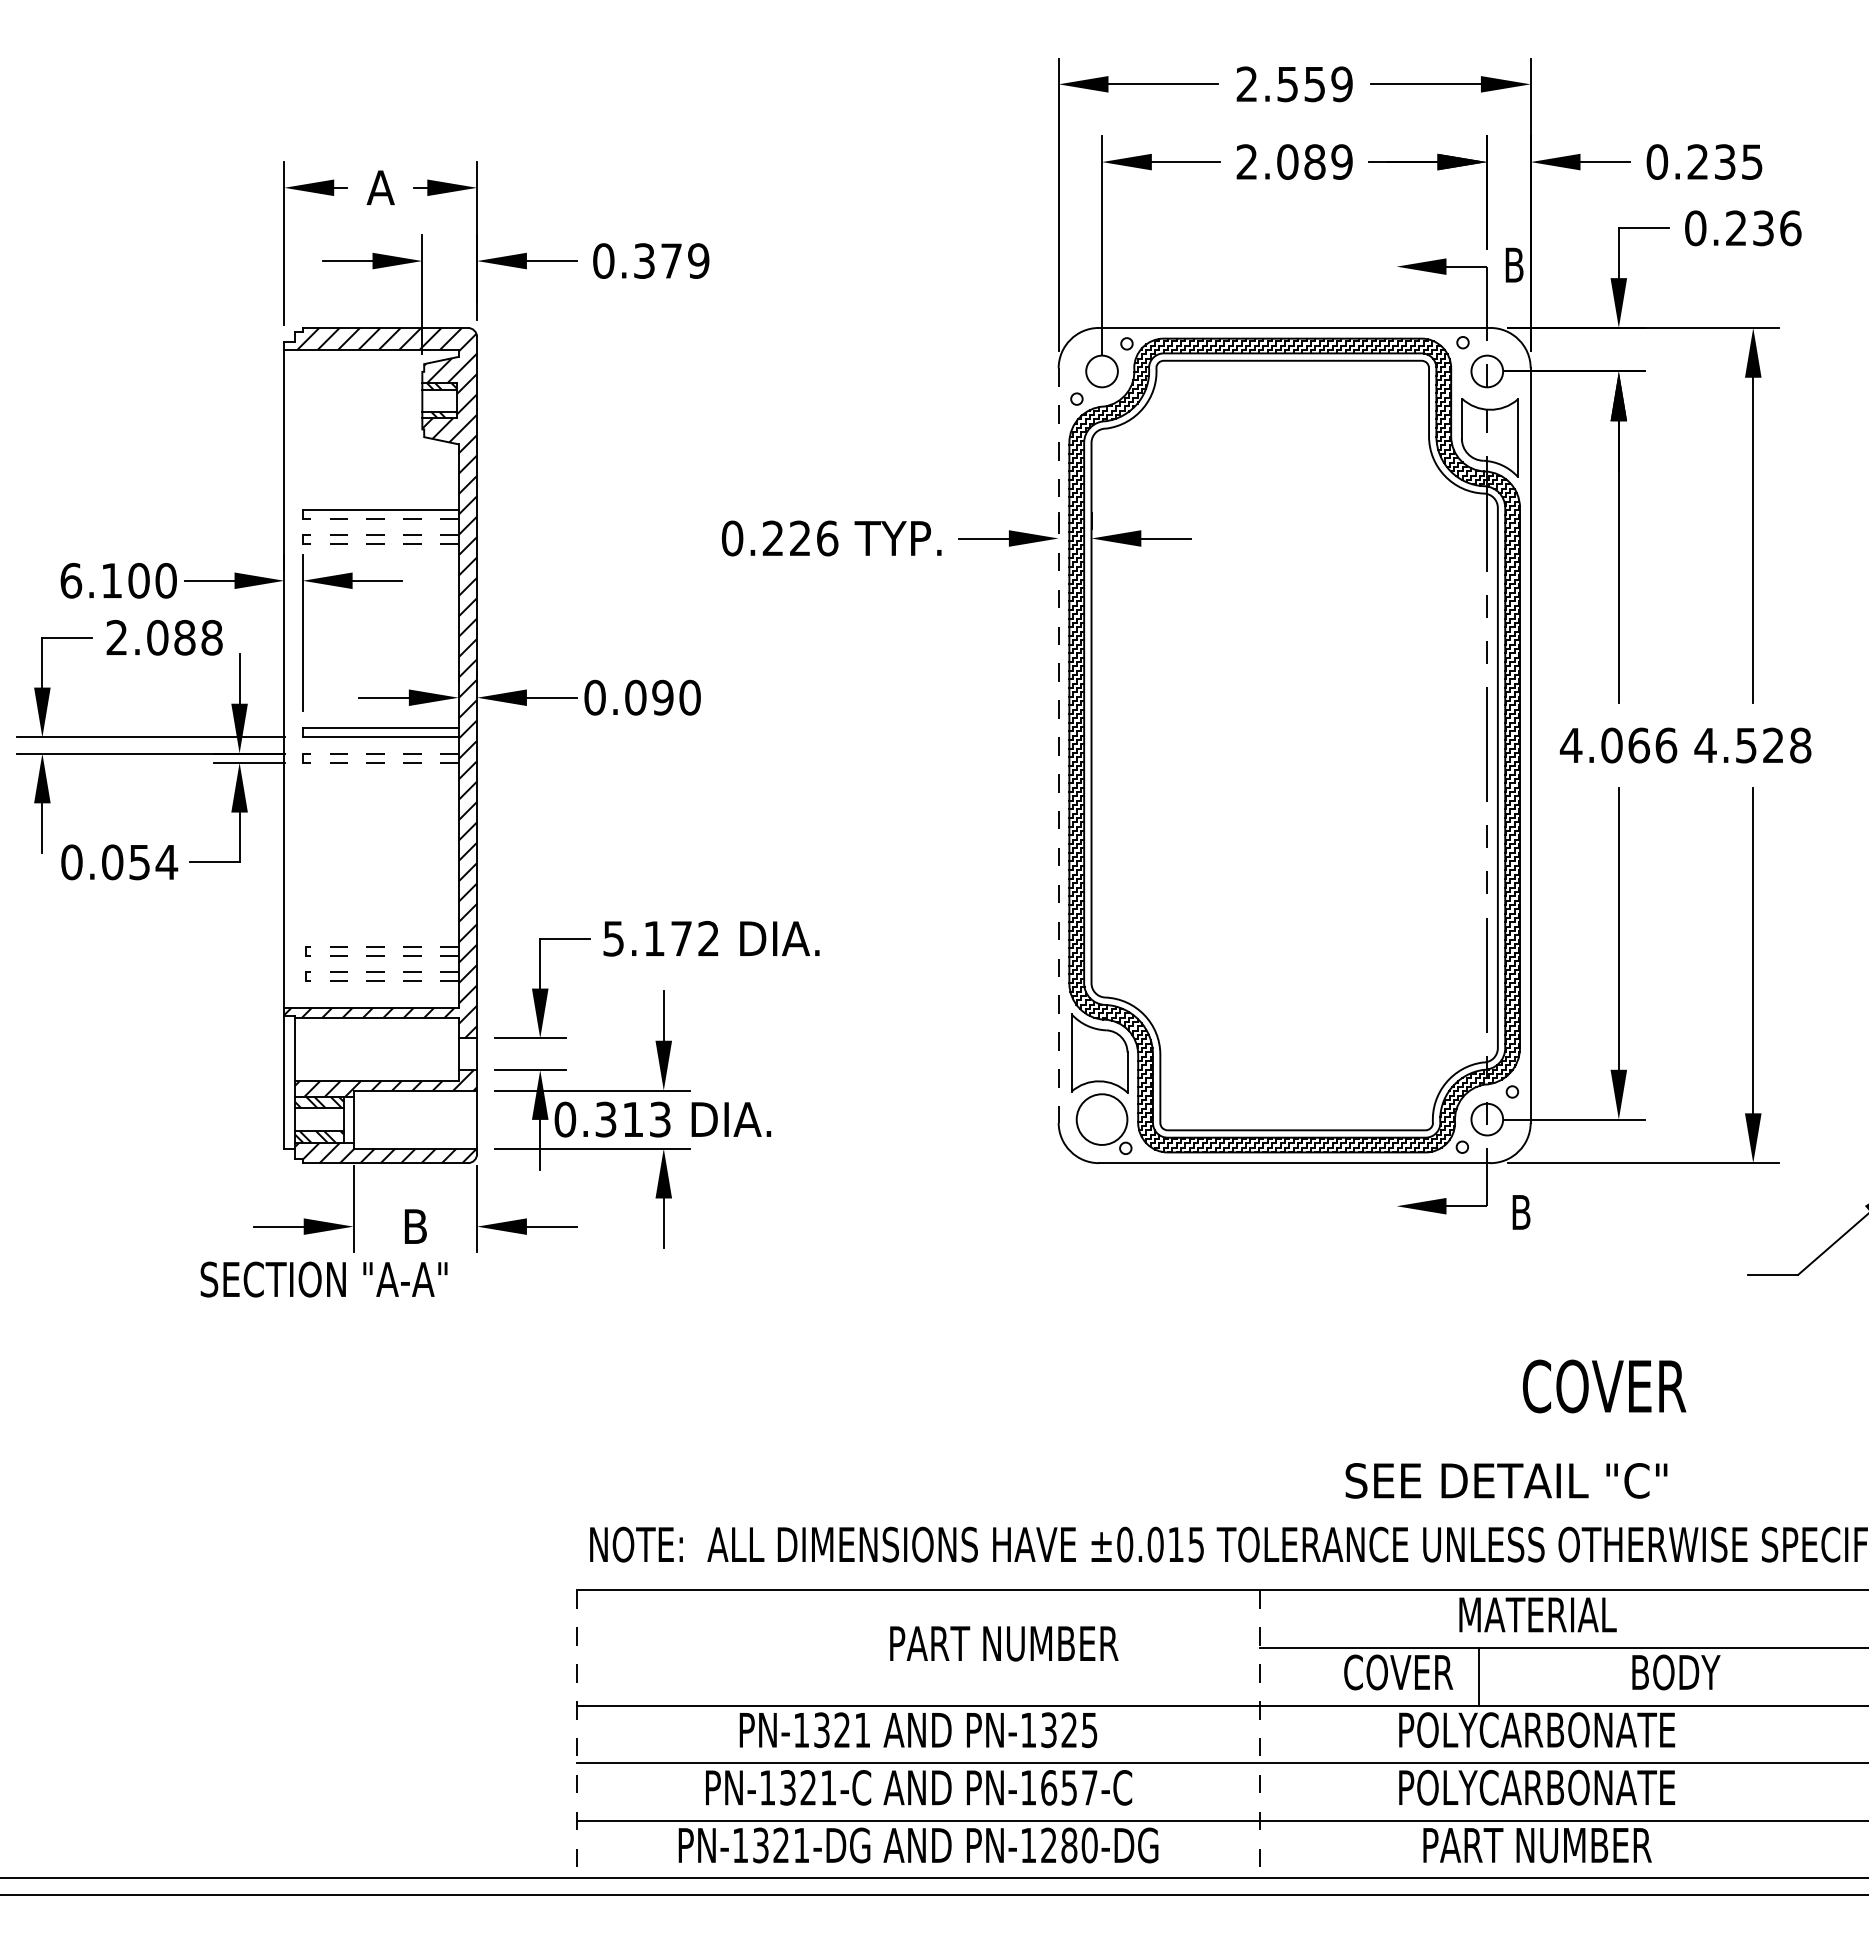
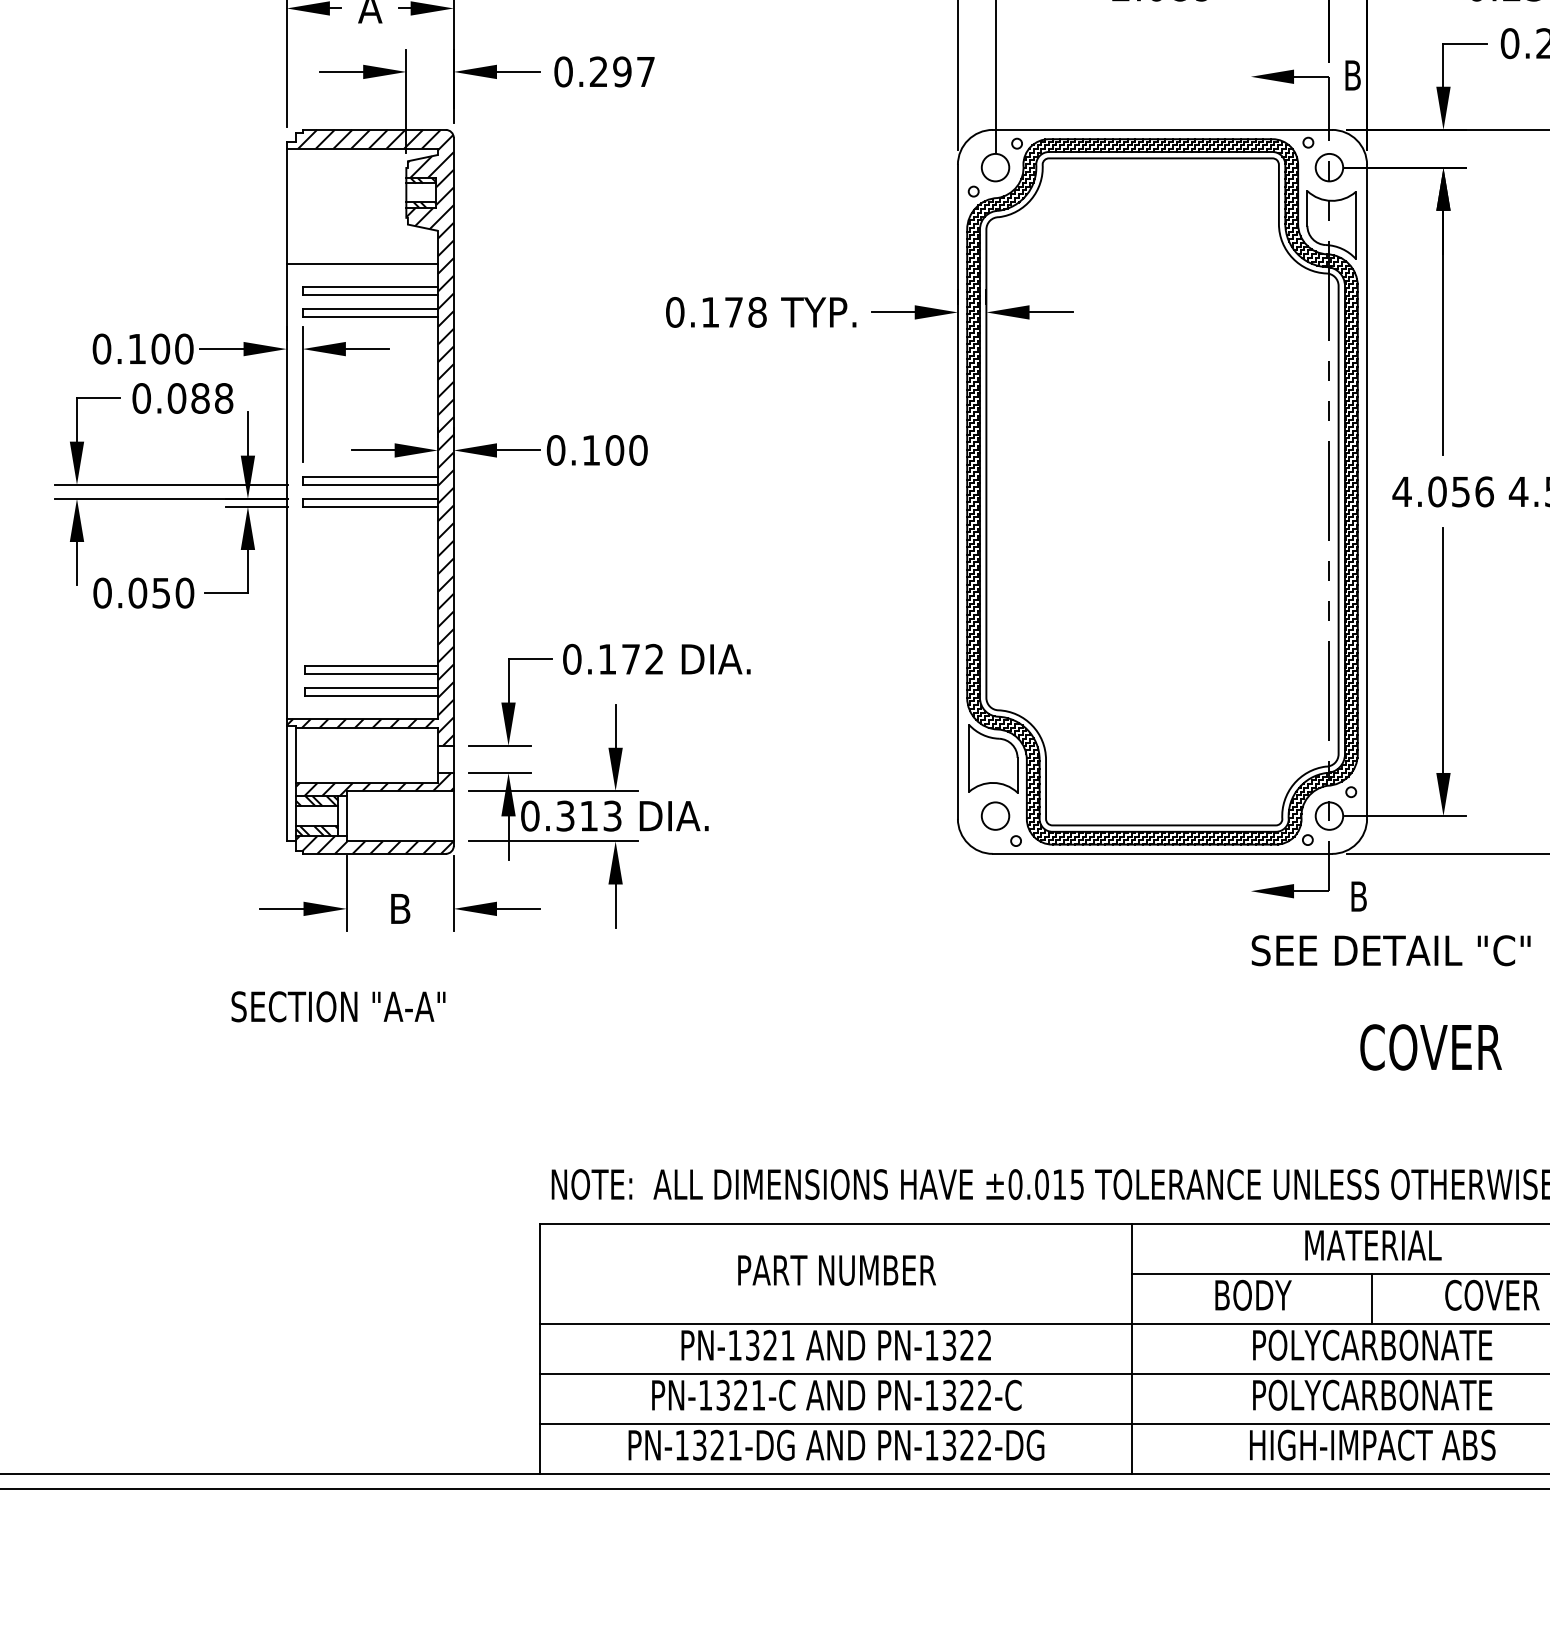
text: (671, 260) -> (622, 71), 0.379 -> 0.297
line: (371, 482) -> (362, 263), added
line: (380, 518) -> (370, 295), dashed -> solid
line: (380, 534) -> (370, 308), dashed -> solid
text: (800, 538) -> (734, 312), 0.226 -> 0.178
line: (380, 544) -> (370, 317), dashed -> solid
text: (71, 580) -> (102, 348), 6.100 -> 0.100
text: (116, 637) -> (141, 398), 2.088 -> 0.088
text: (649, 697) -> (603, 450), 0.090 -> 0.100
text: (1639, 745) -> (1461, 491), 4.066 -> 4.056
line: (1058, 746) -> (957, 492), dashed -> solid
line: (380, 753) -> (370, 498), dashed -> solid
line: (380, 762) -> (370, 506), dashed -> solid
text: (166, 862) -> (184, 593), 0.054 -> 0.050
text: (613, 938) -> (572, 659), 5.172 -> 0.172
line: (381, 946) -> (370, 666), dashed -> solid
line: (381, 955) -> (370, 673), dashed -> solid
line: (381, 972) -> (370, 688), dashed -> solid
line: (381, 981) -> (370, 696), dashed -> solid
circle: (1101, 1119) -> (995, 816), size x0.62
text: (323, 1279) -> (338, 1006), moved
text: (1506, 1480) -> (1391, 950), moved
text: (1004, 1643) -> (837, 1270), moved
text: (1398, 1672) -> (1252, 1295), COVER -> BODY
text: (1674, 1672) -> (1491, 1295), BODY -> COVER
line: (1478, 1676) -> (1372, 1298), moved
text: (1089, 1730) -> (984, 1345), PN-1325 -> PN-1322
line: (576, 1734) -> (539, 1349), dashed -> solid
line: (1259, 1734) -> (1131, 1349), dashed -> solid
text: (1069, 1787) -> (967, 1395), PN-1657-C -> PN-1322-C
text: (1069, 1845) -> (967, 1445), PN-1280-DG -> PN-1322-DG
text: (1536, 1845) -> (1372, 1445), PART NUMBER -> HIGH-IMPACT ABS

